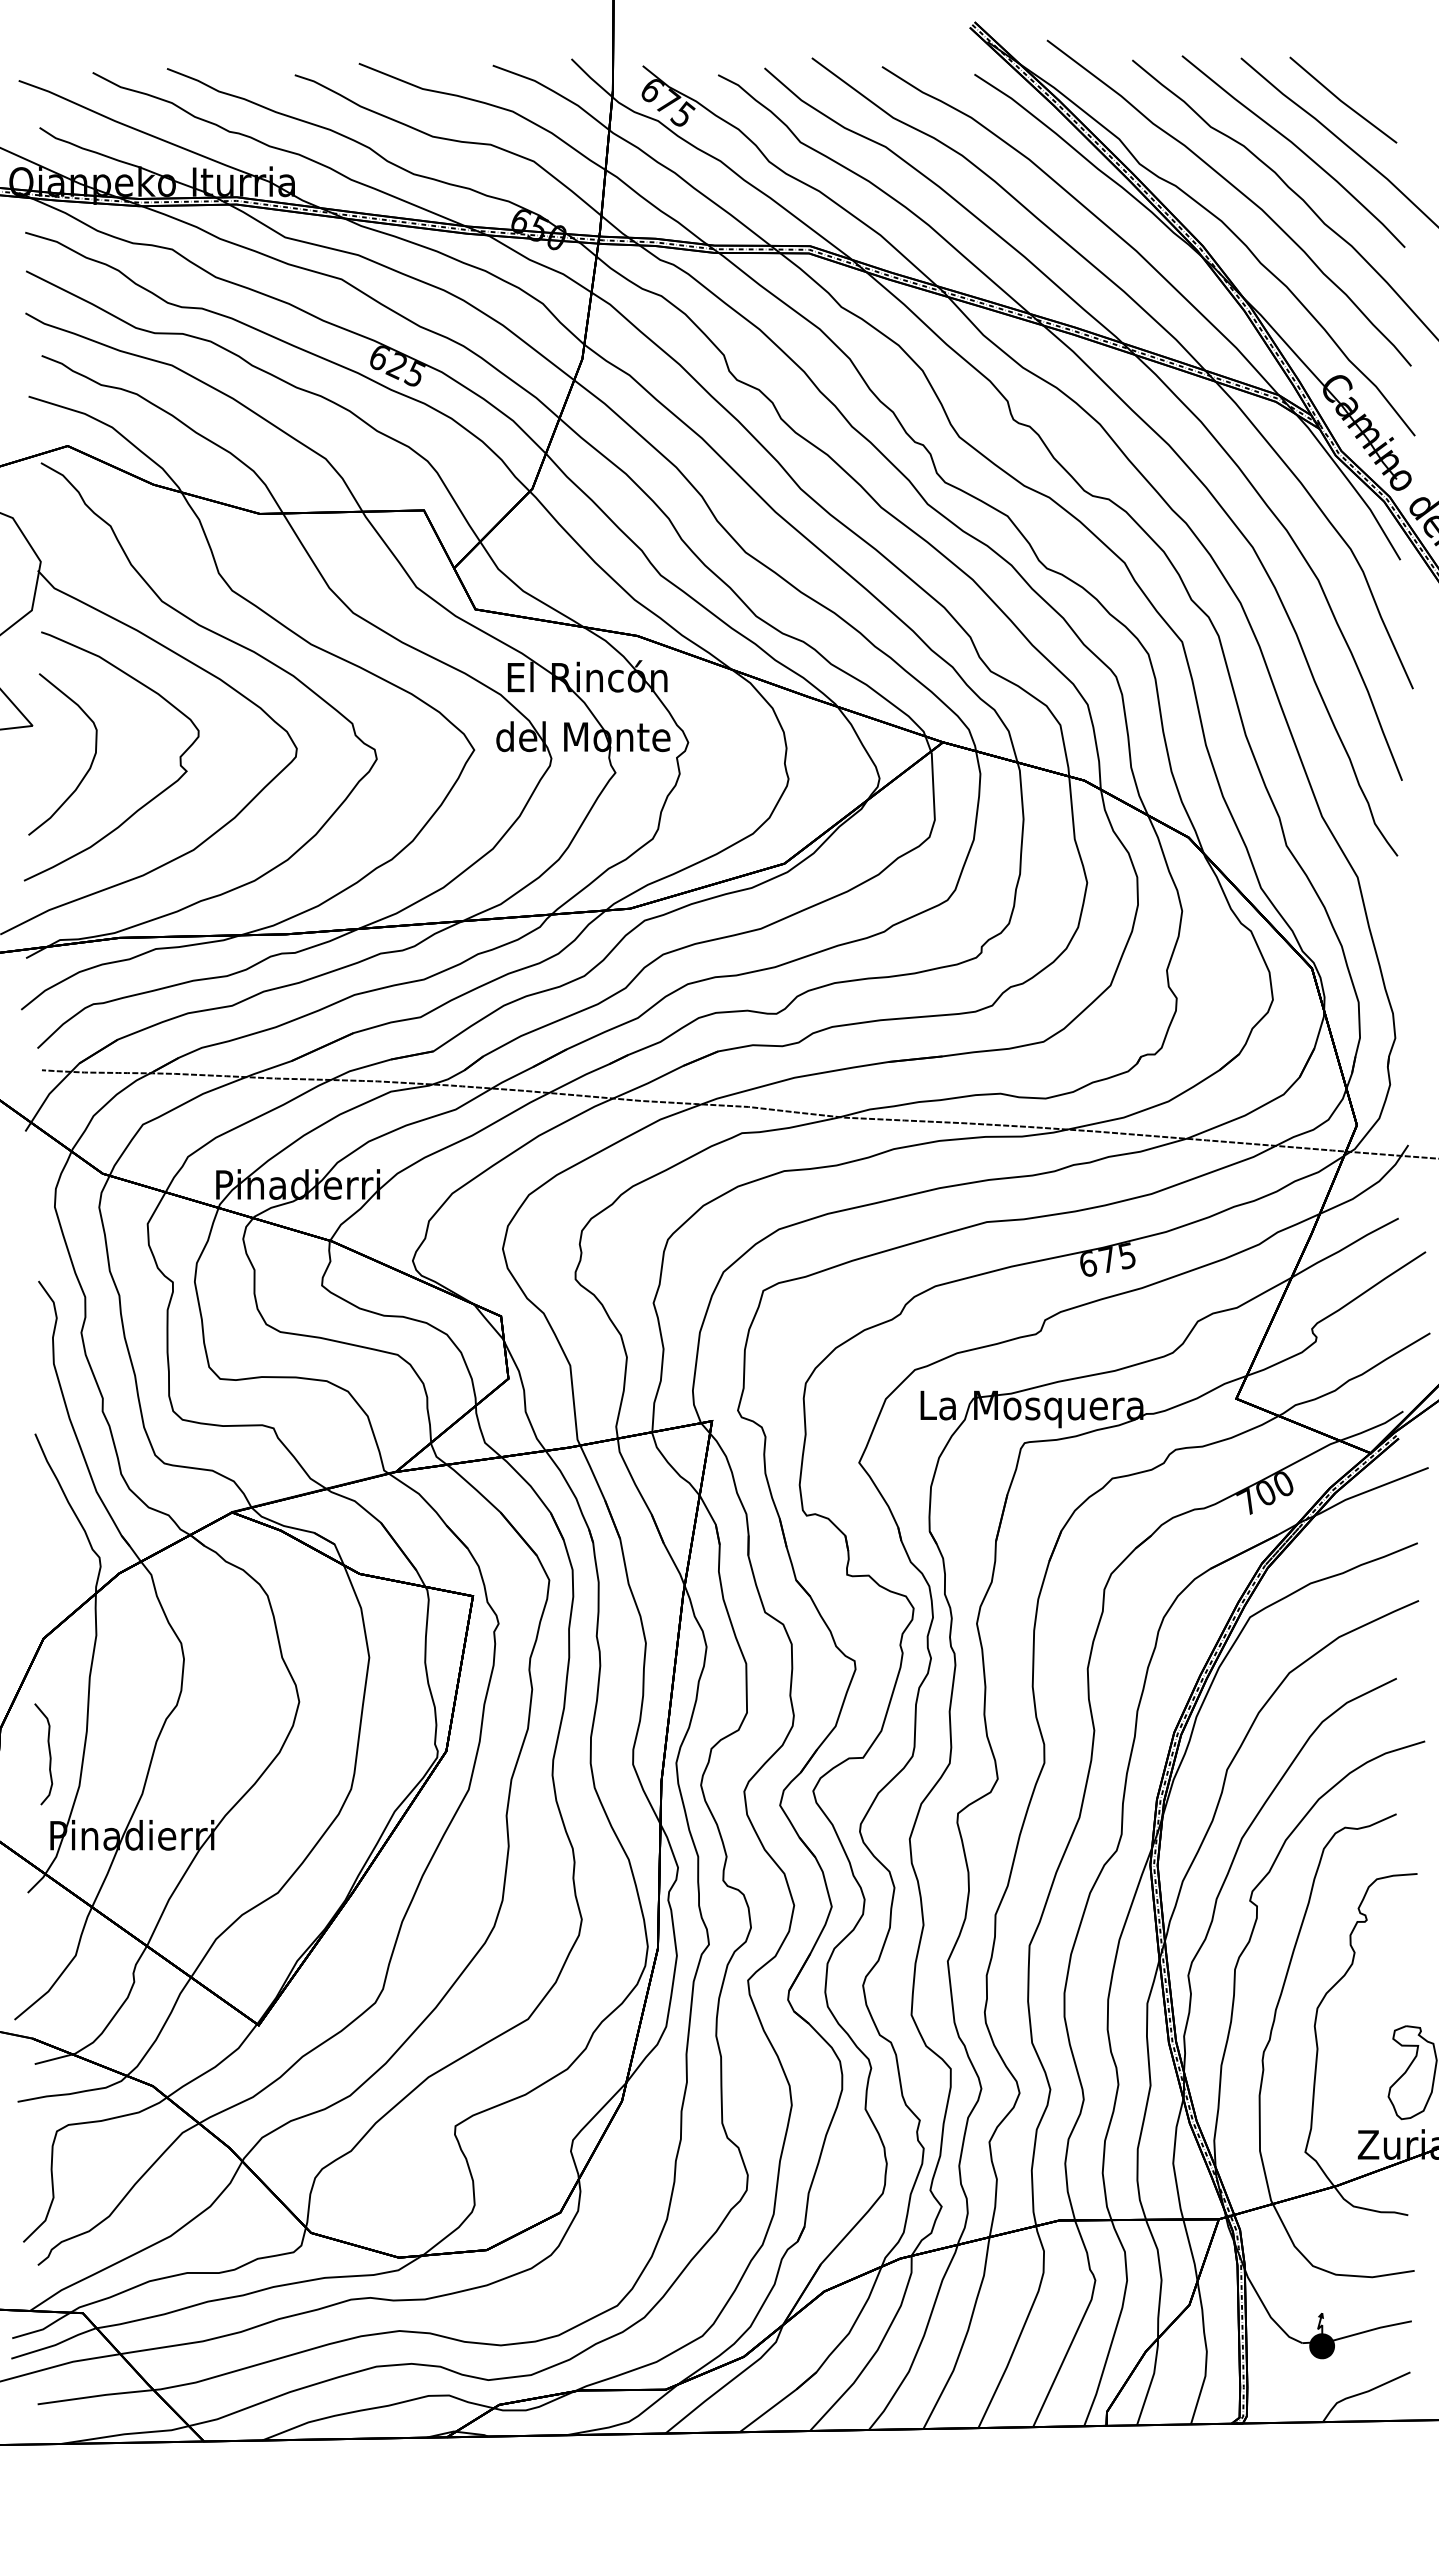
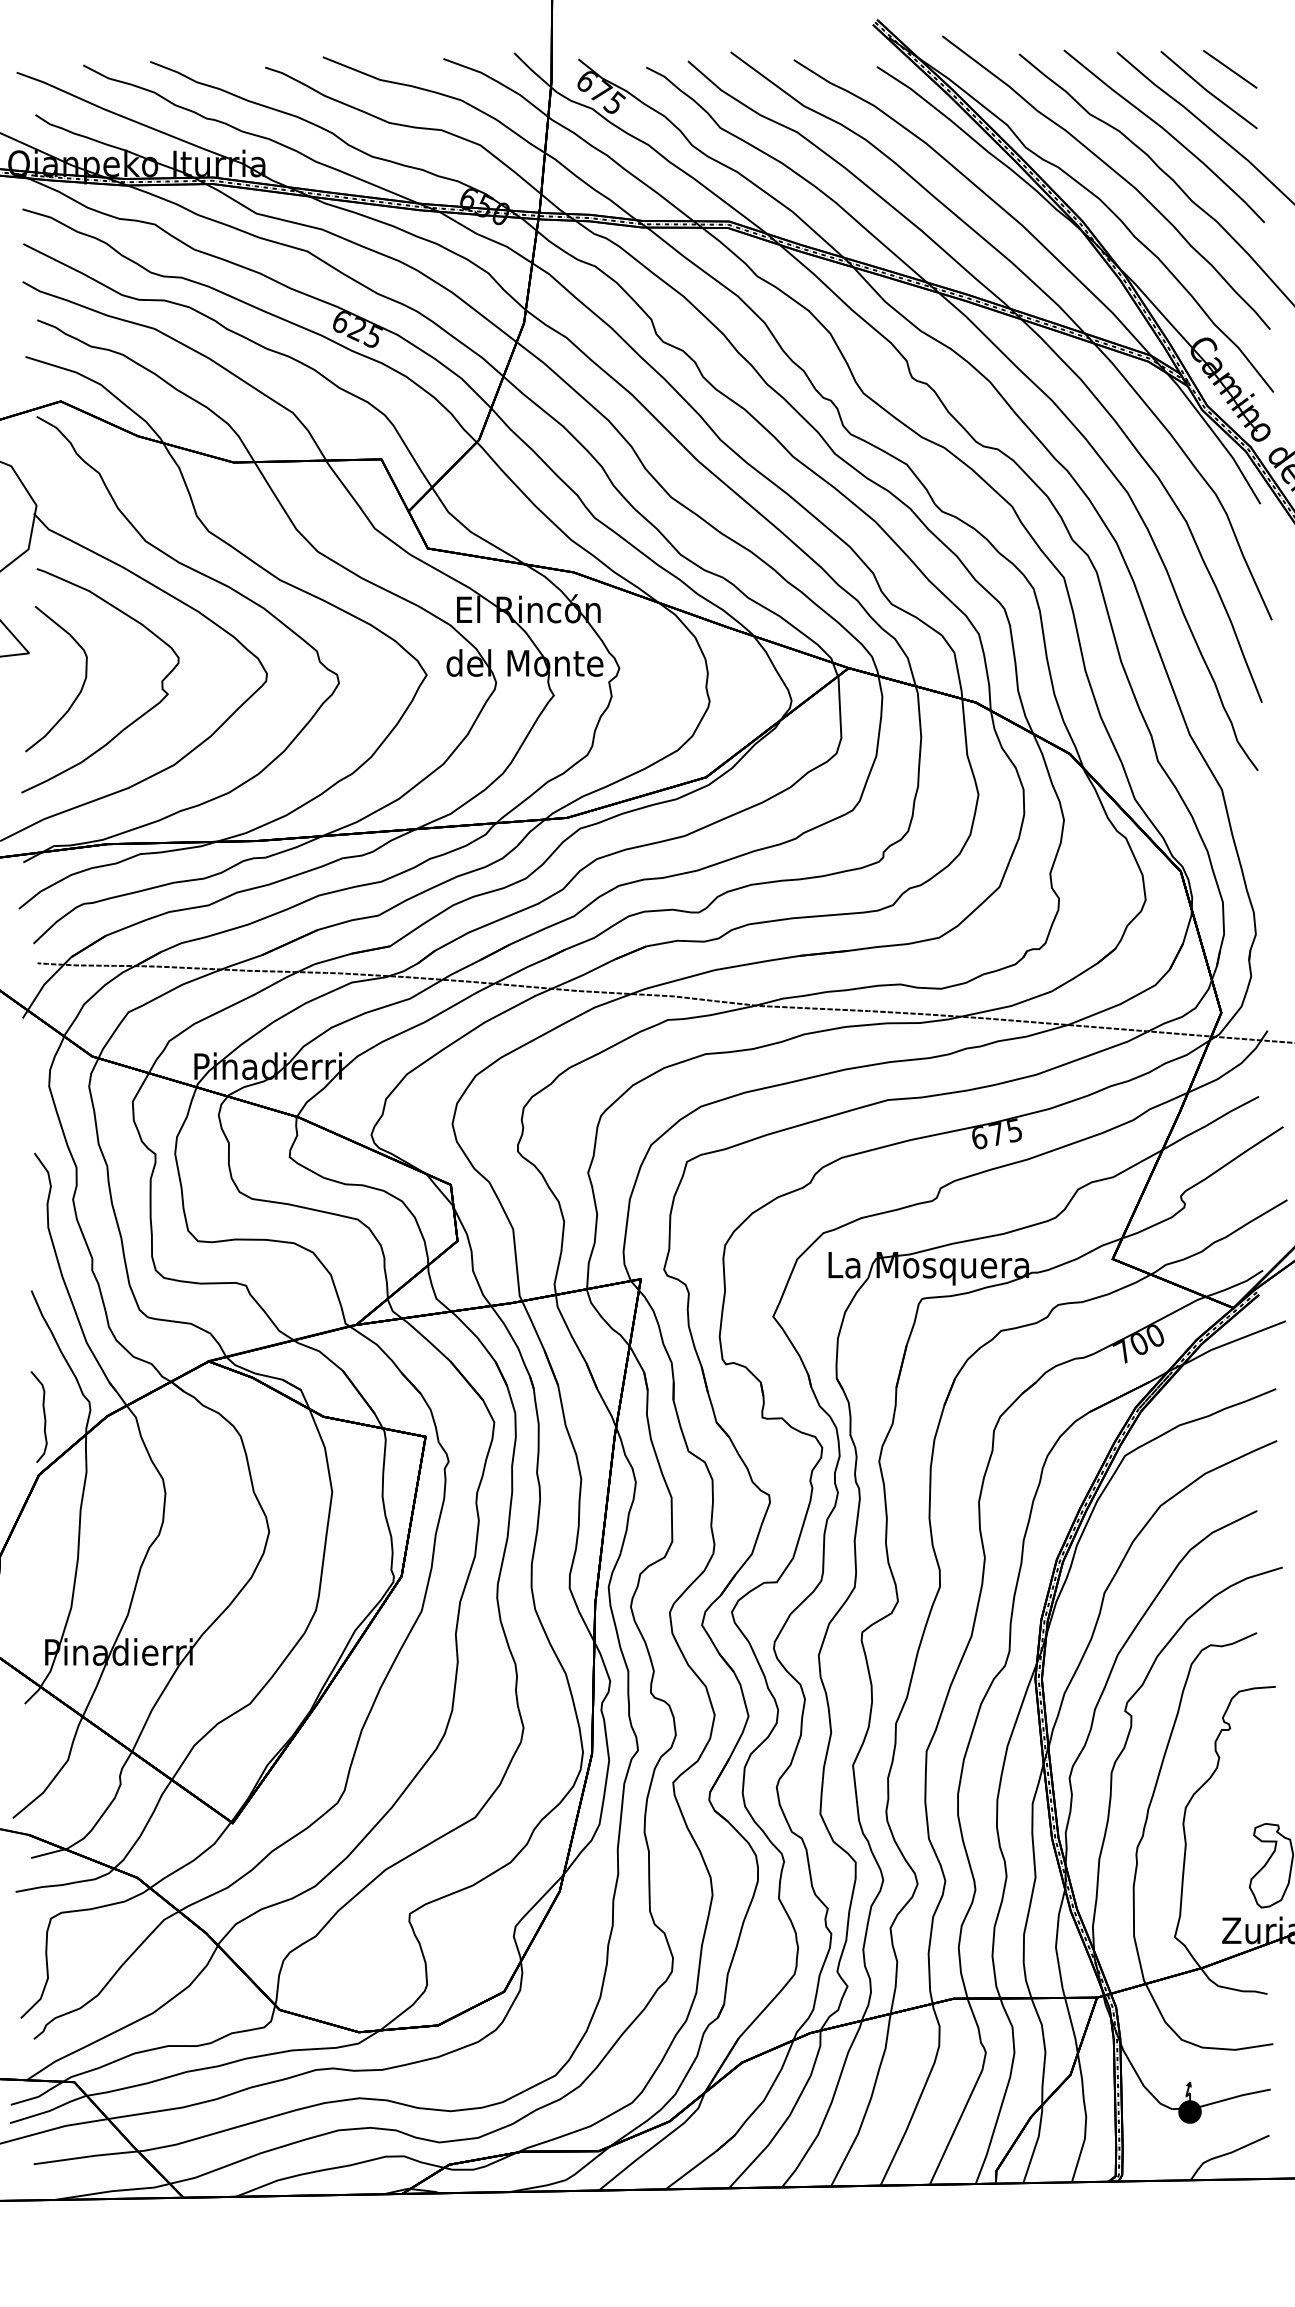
line: (1366, 76) -> (1229, 68), added
curve: (48, 1751) -> (43, 1414), moved

